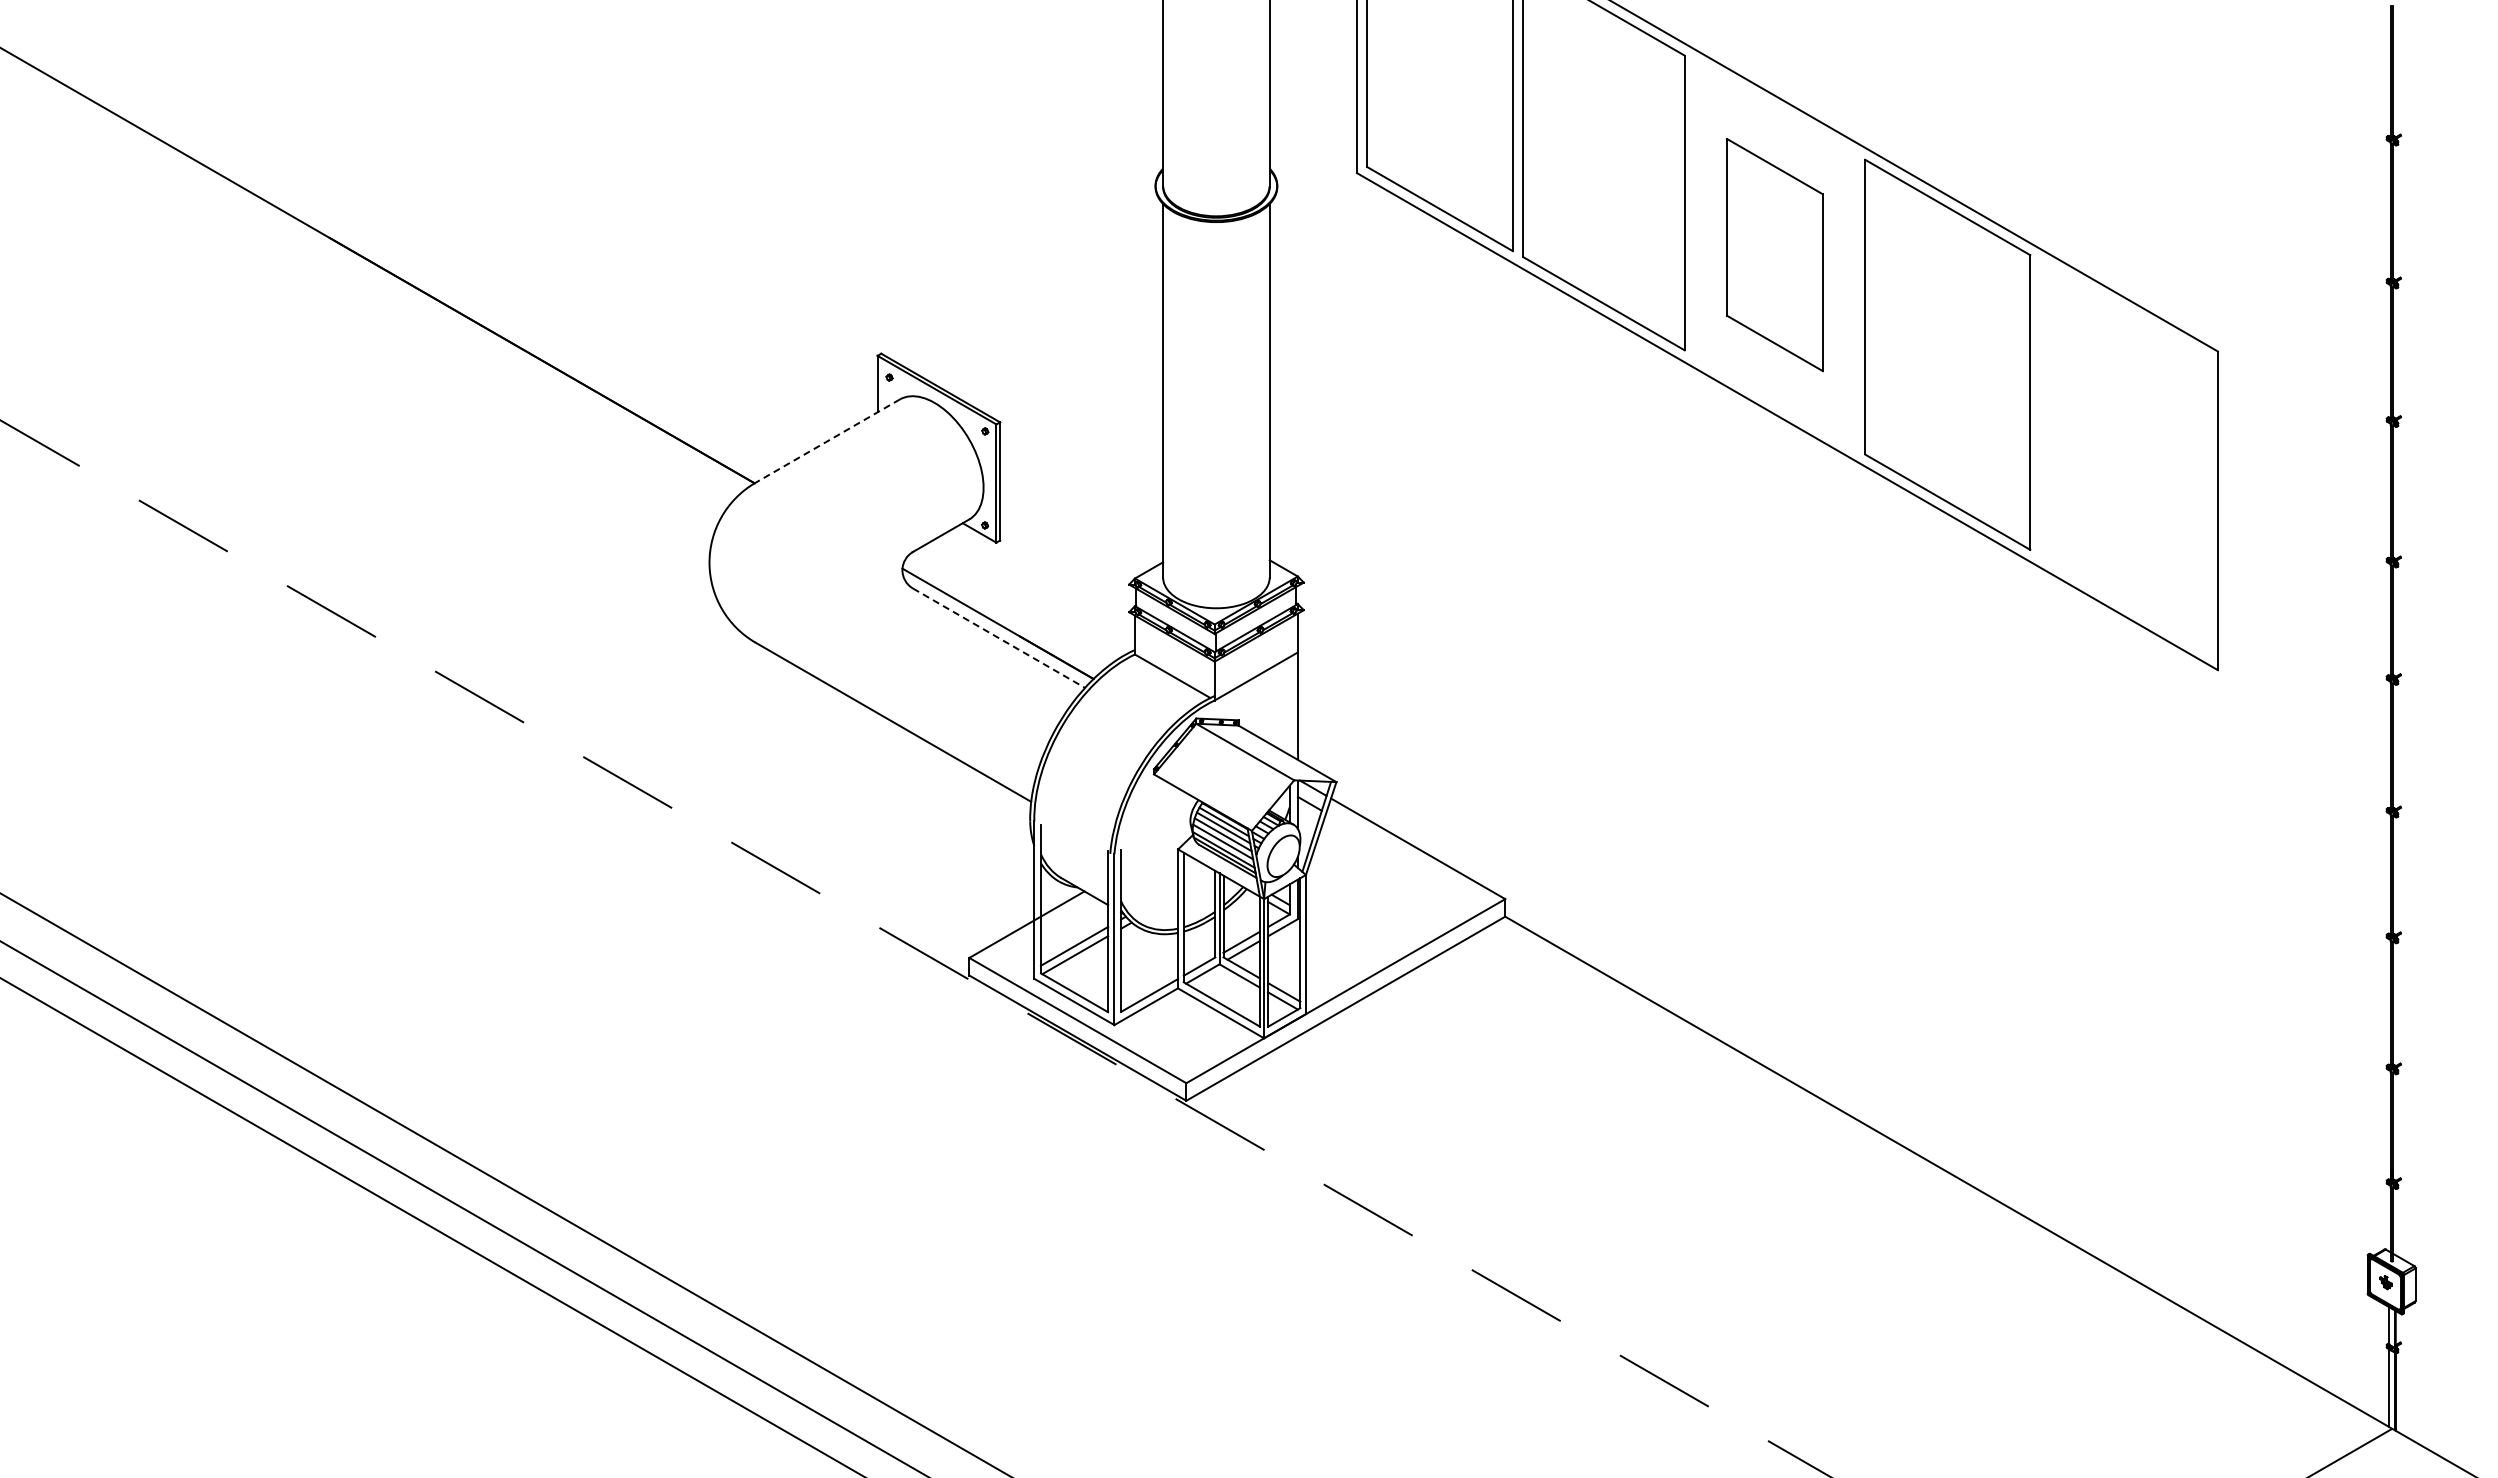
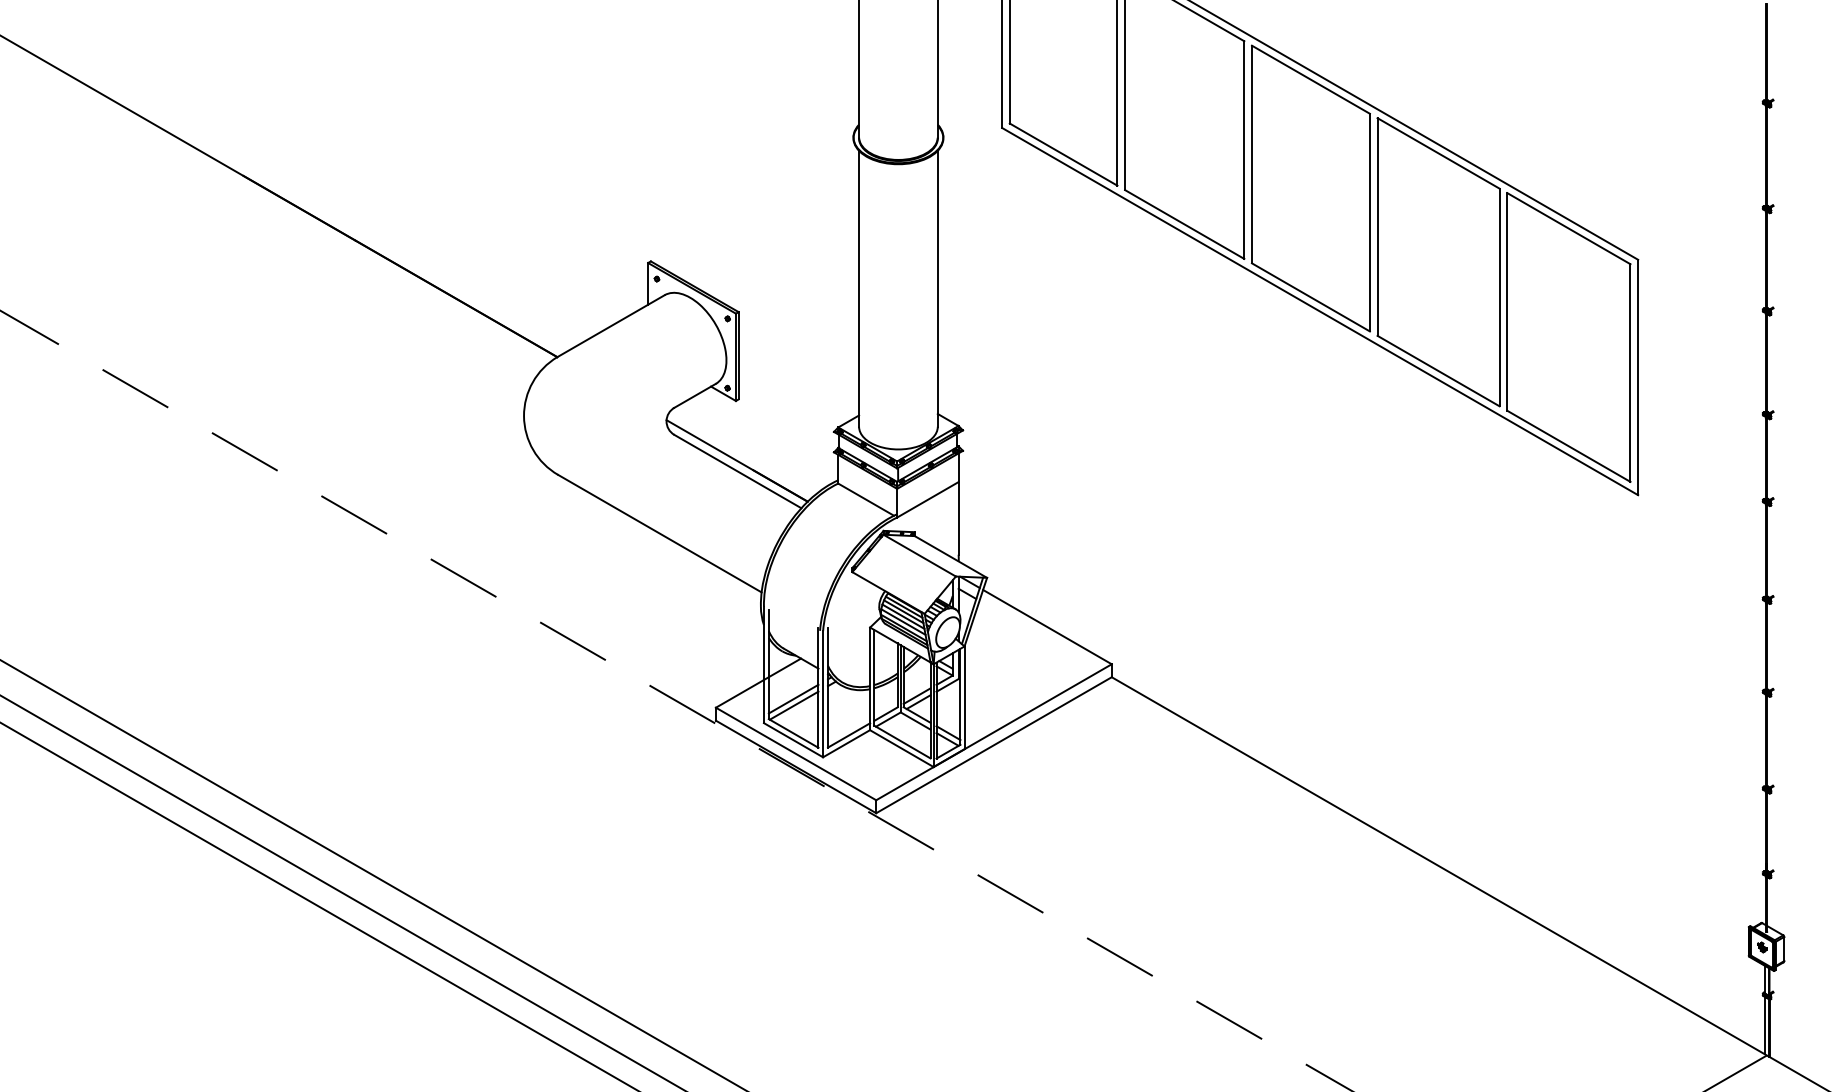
part: (1774, 254) -> (1310, 188), size x1.67
line: (827, 441) -> (611, 326), dashed -> solid
part: (2123, 456) -> (1568, 337), added
line: (999, 638) -> (738, 471), dashed -> solid

